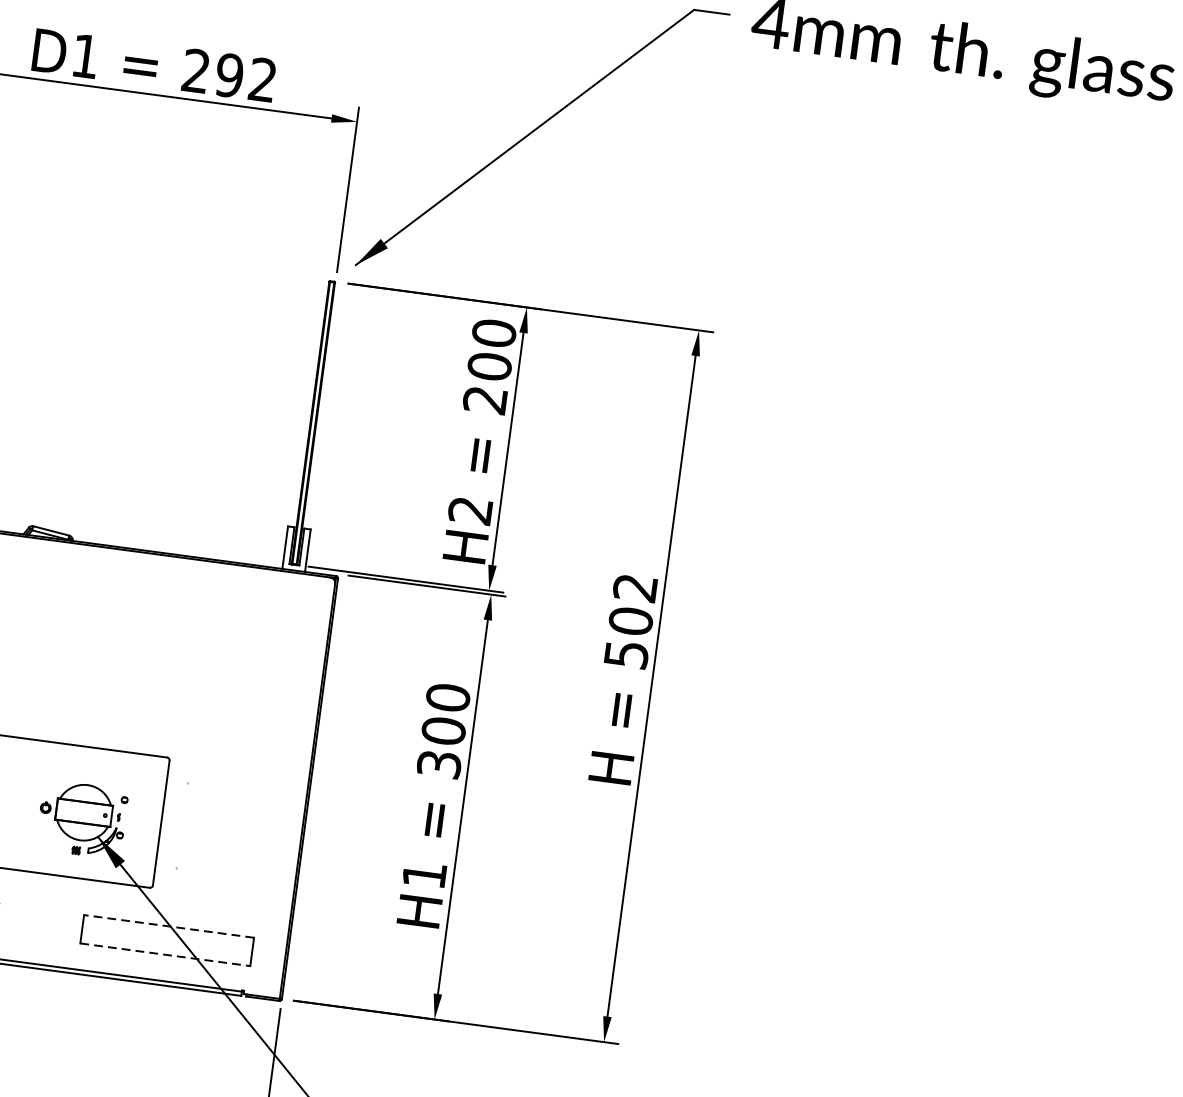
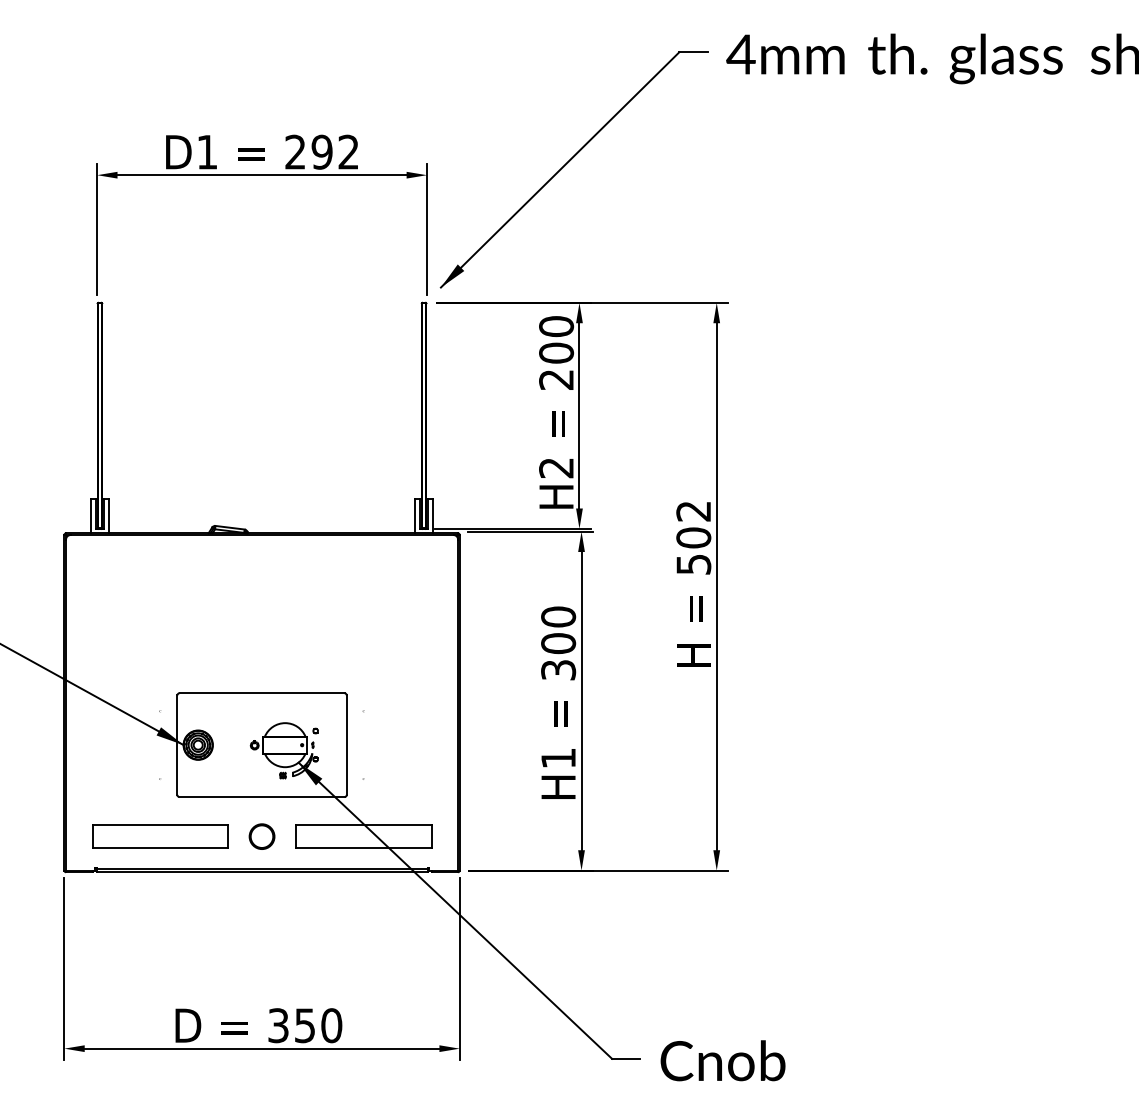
part: (39, 923) -> (261, 836), added
line: (168, 926) -> (363, 825), dashed -> solid
line: (165, 954) -> (363, 847), dashed -> solid

